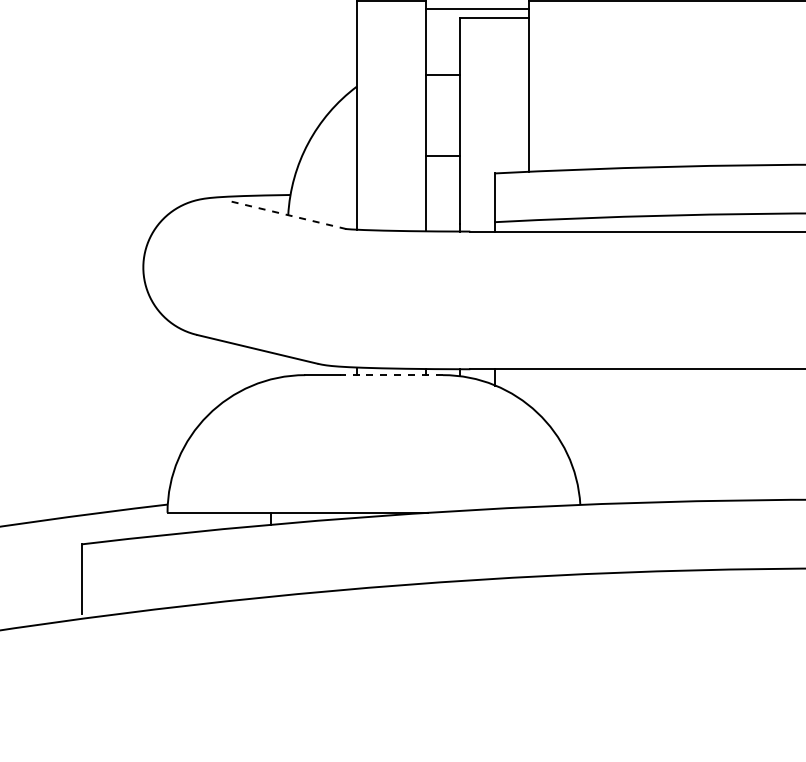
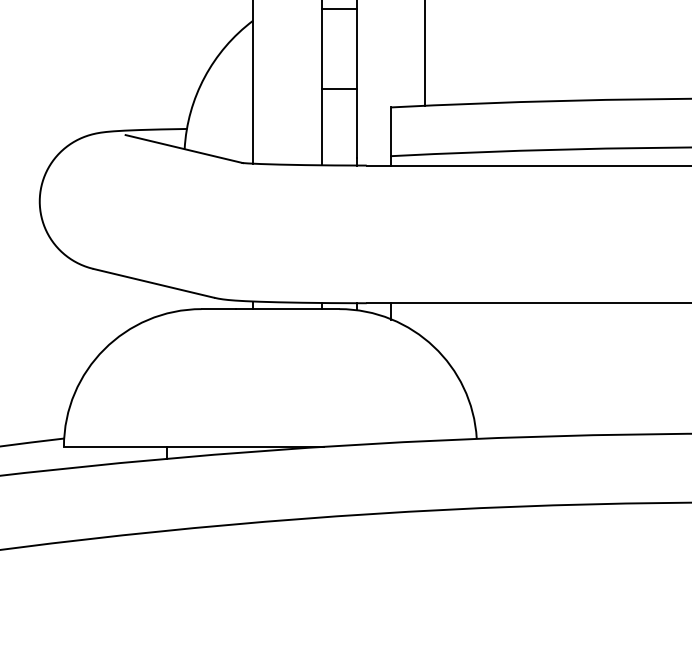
line: (287, 214) -> (183, 148), dashed -> solid
line: (391, 375) -> (287, 309), dashed -> solid

